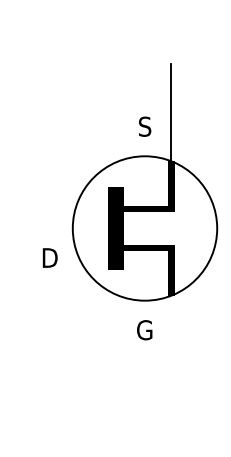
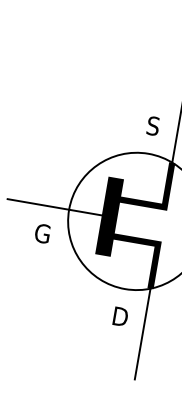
line: (61, 228) -> (58, 207), added
text: (49, 257) -> (42, 233), D -> G
text: (144, 330) -> (119, 316), G -> D
line: (171, 343) -> (143, 333), added

